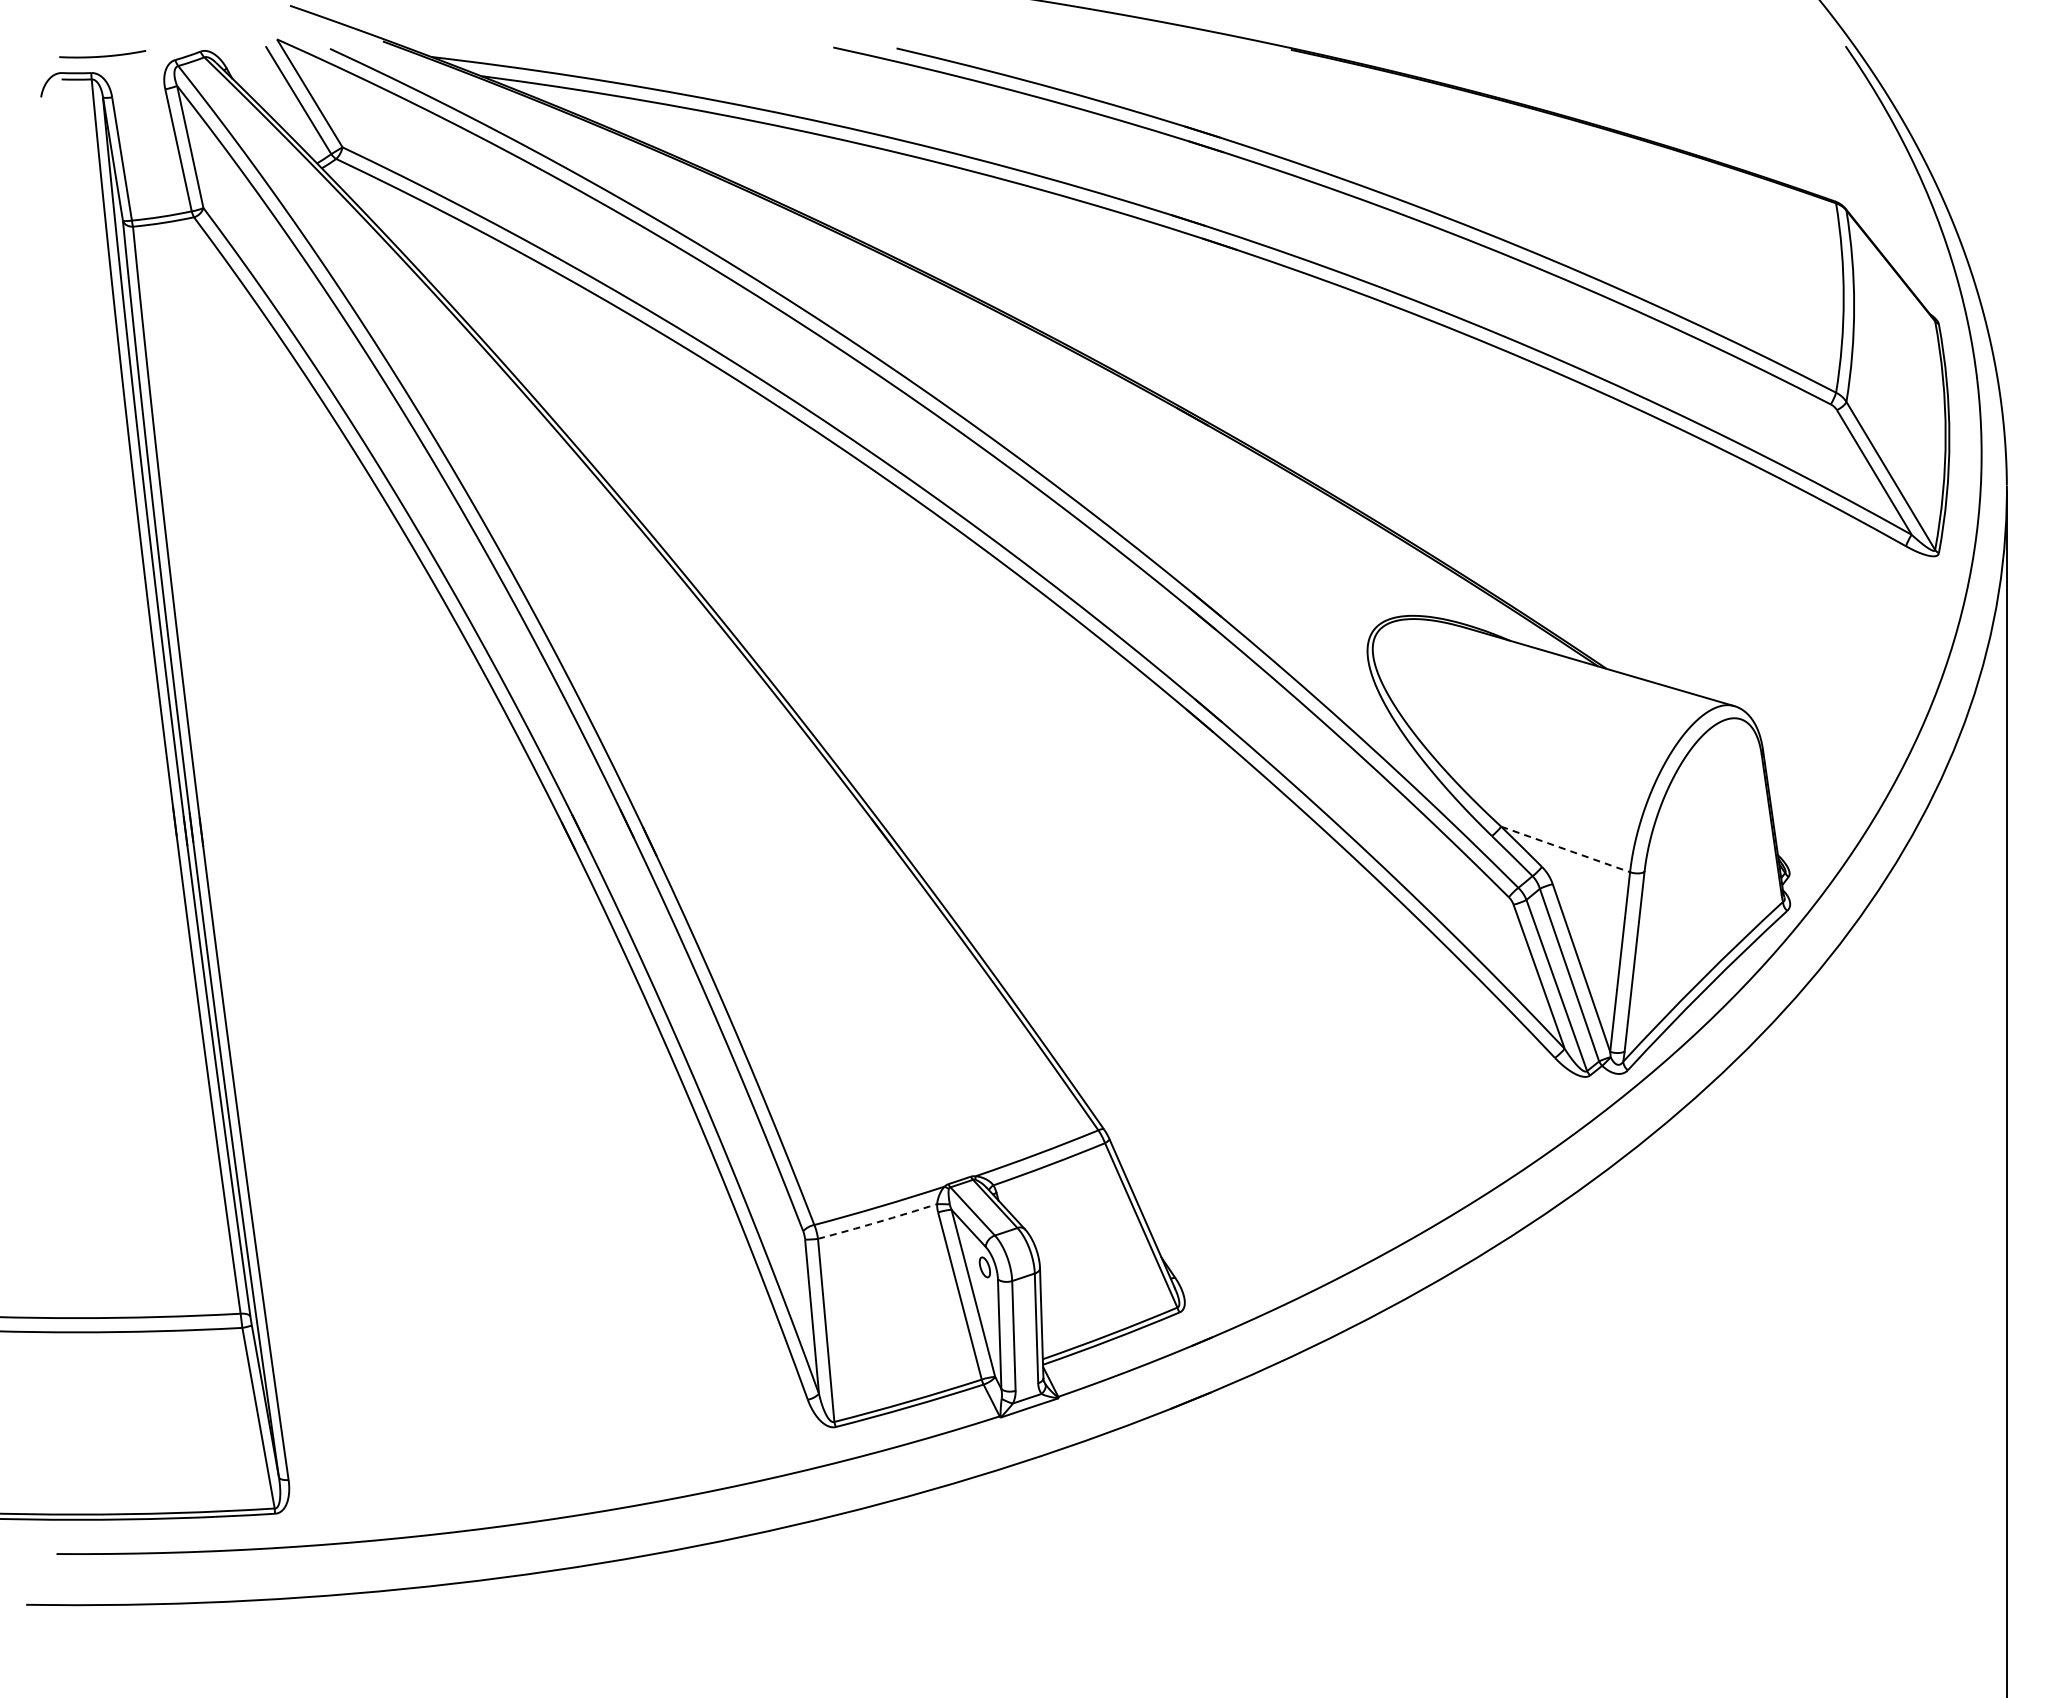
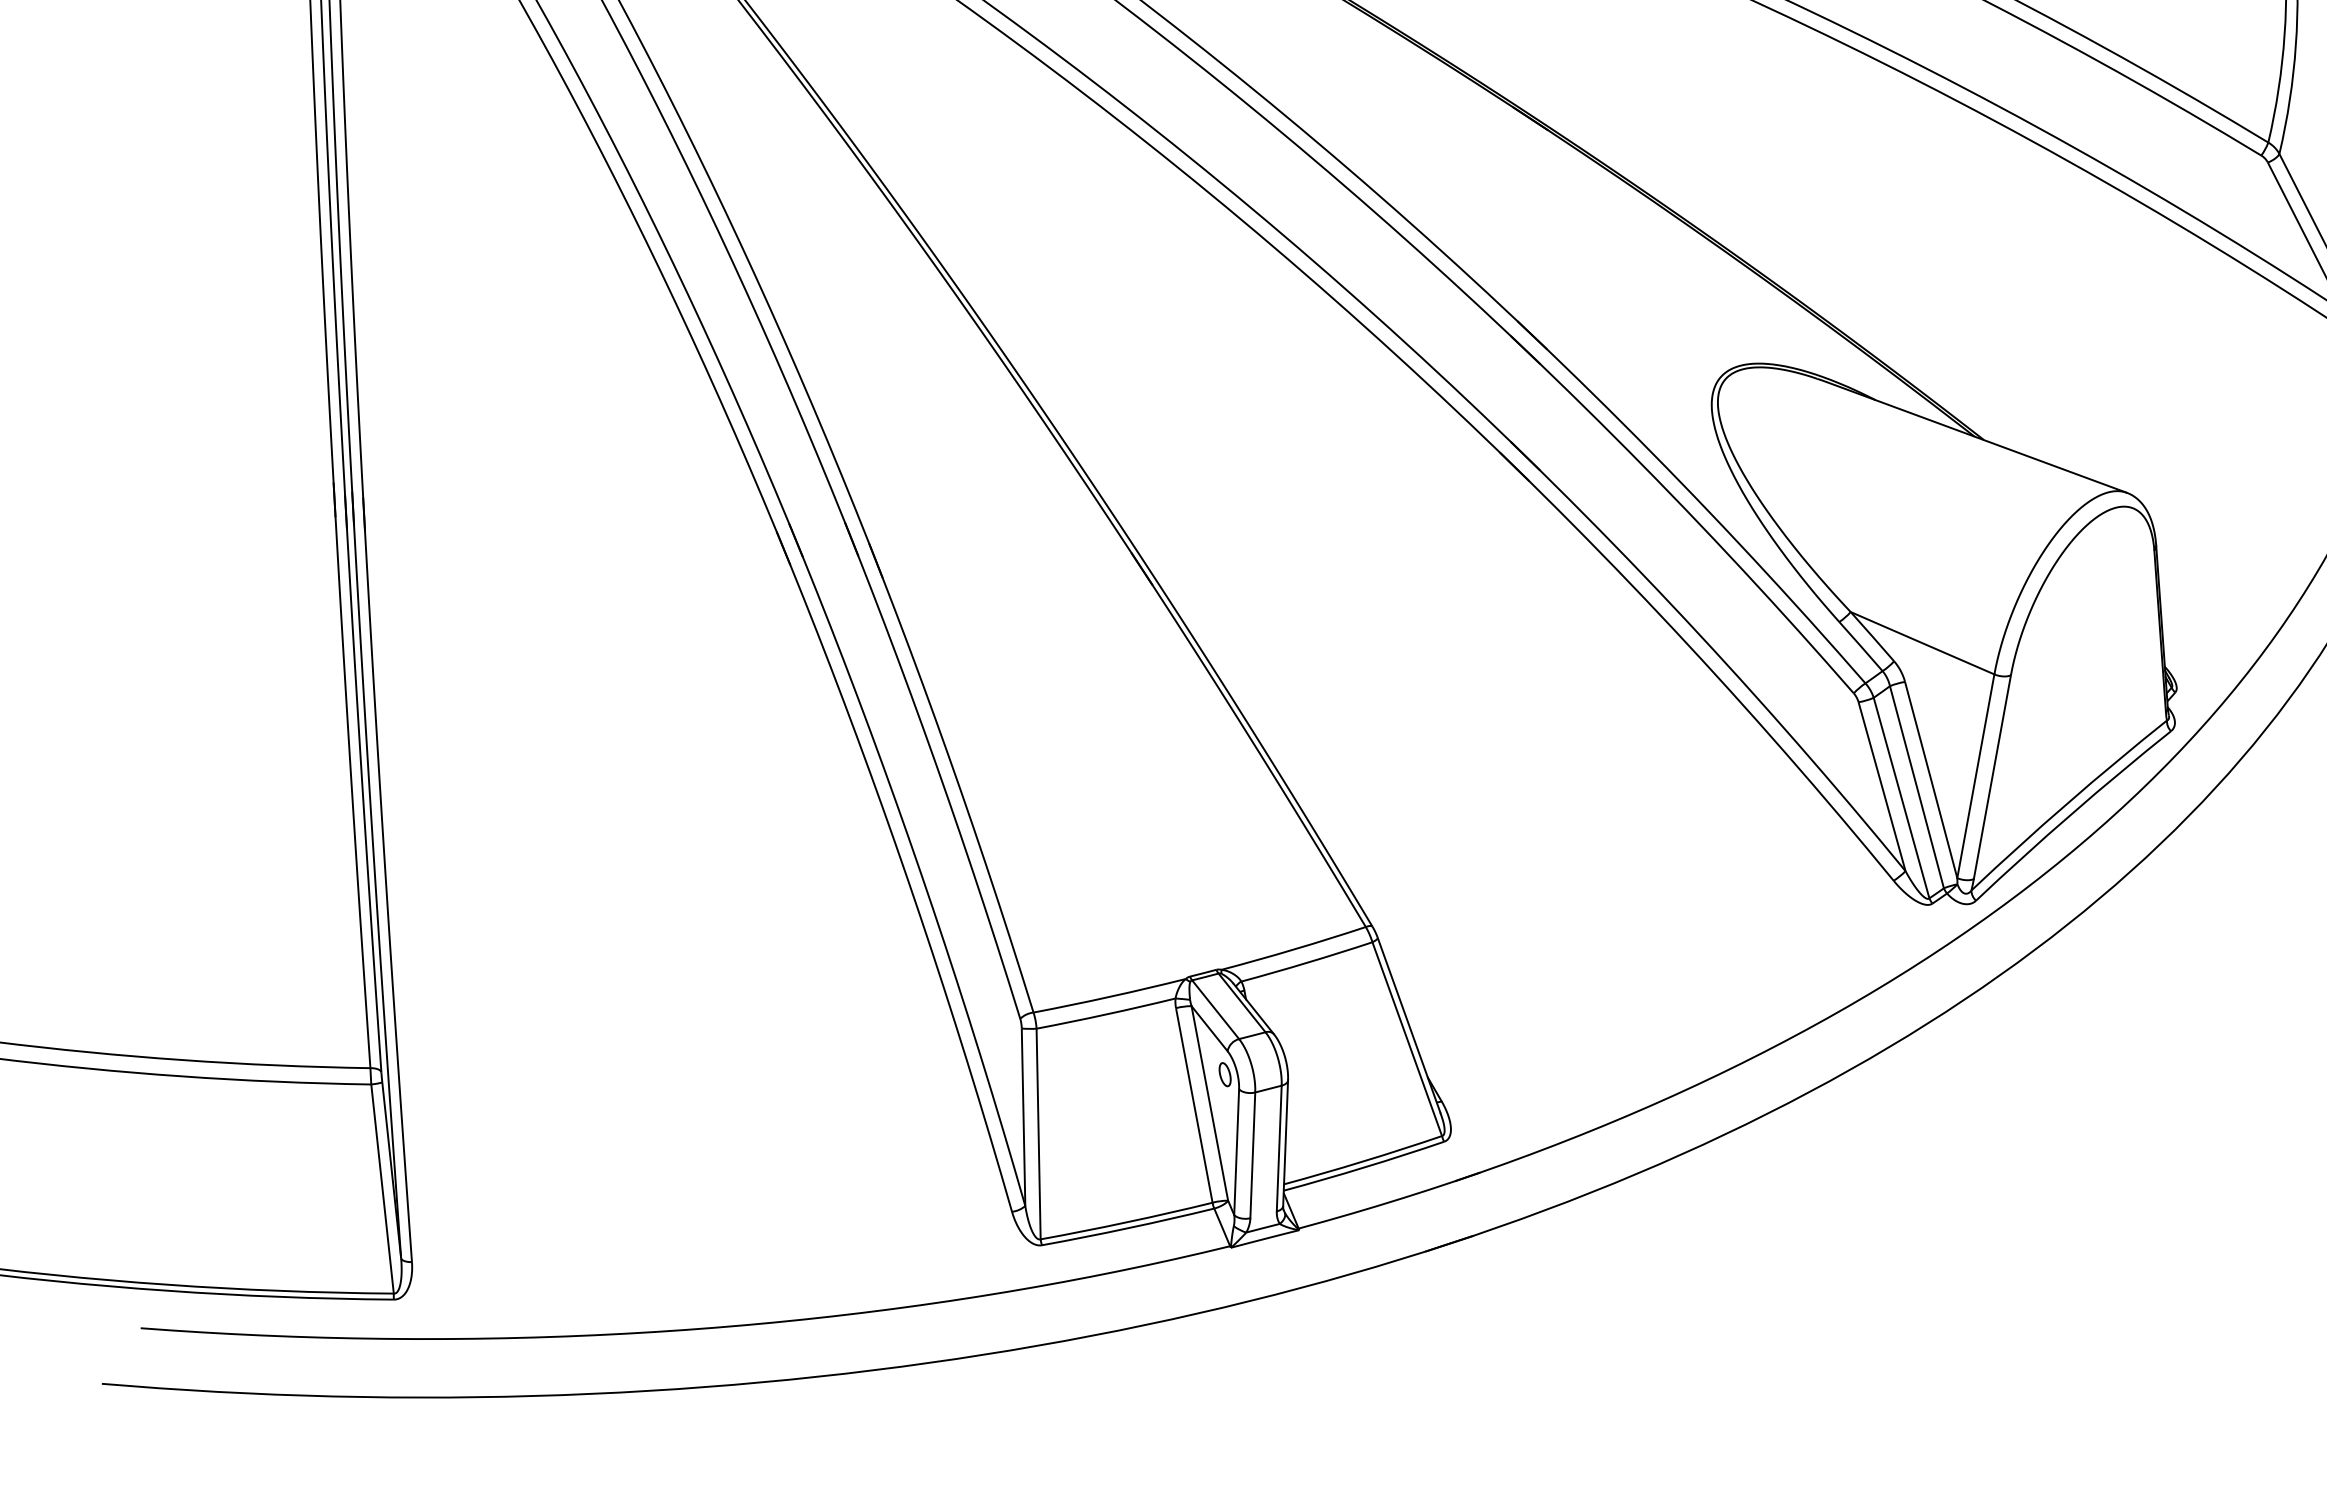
line: (1566, 849) -> (1923, 643), dashed -> solid
arc: (877, 1222) -> (1105, 1014), dashed -> solid

